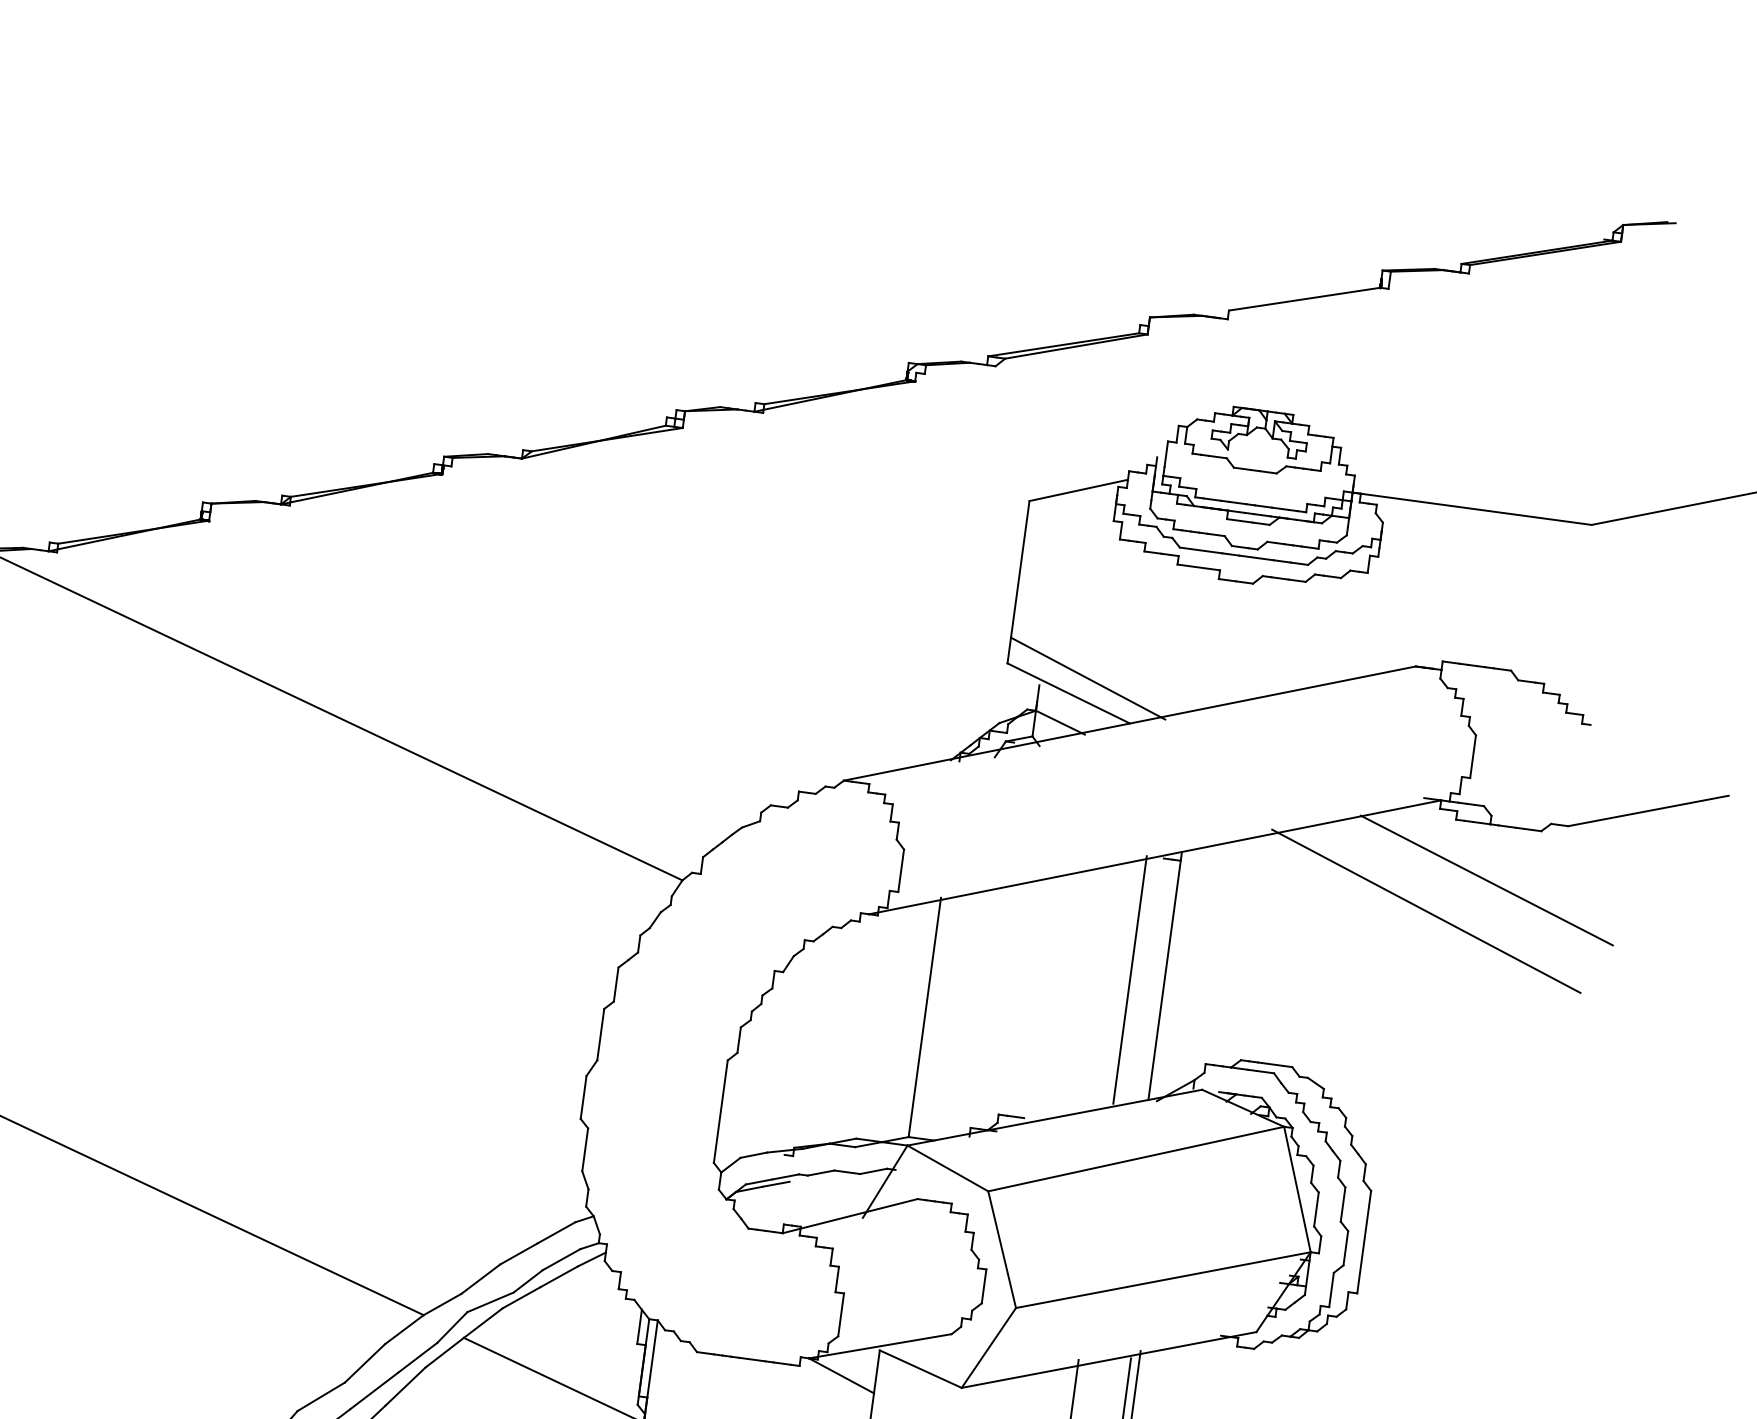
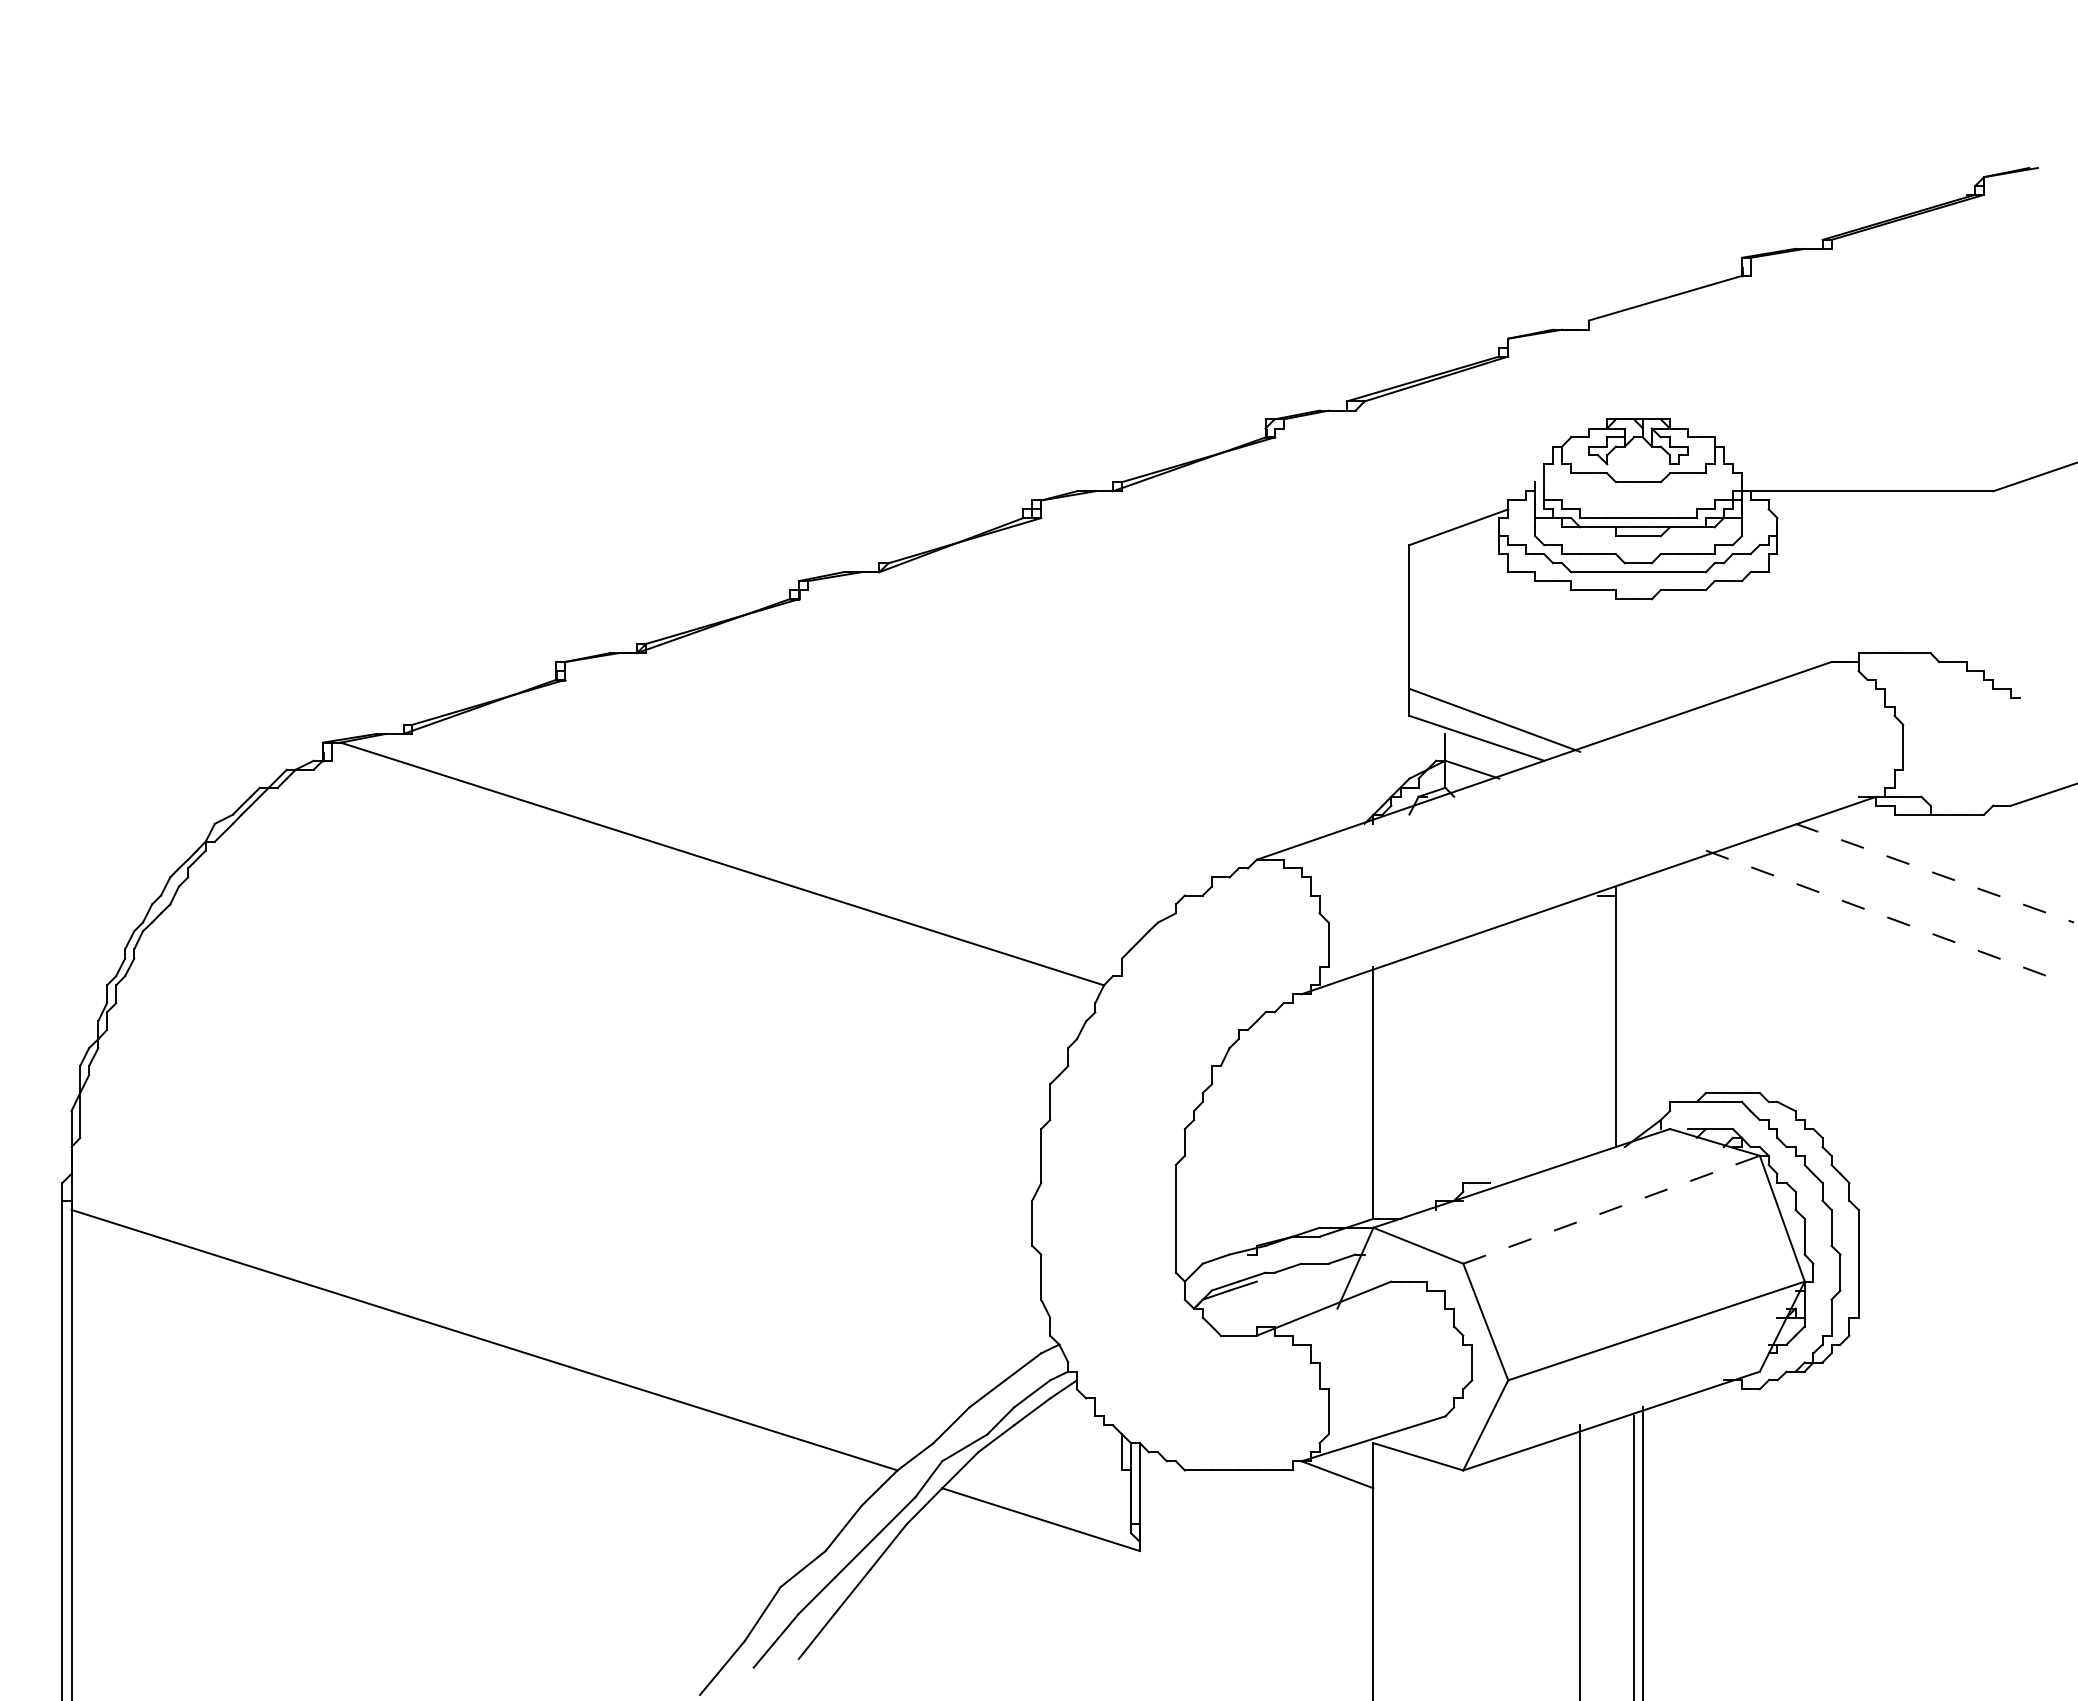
line: (1486, 880) -> (1934, 873), solid -> dashed
line: (1426, 911) -> (1876, 913), solid -> dashed
line: (1130, 979) -> (1580, 1025), removed
line: (1136, 1158) -> (1611, 1209), solid -> dashed

